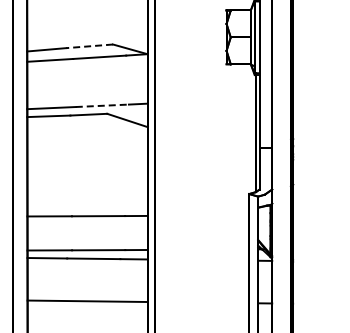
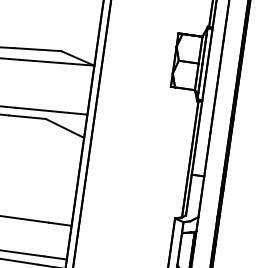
line: (89, 46) -> (37, 49), dashed -> solid
line: (102, 105) -> (42, 110), dashed -> solid

